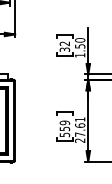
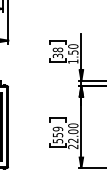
text: (64, 43) -> (57, 49), 32 -> 38
text: (80, 126) -> (73, 132), 27.61 -> 22.00

